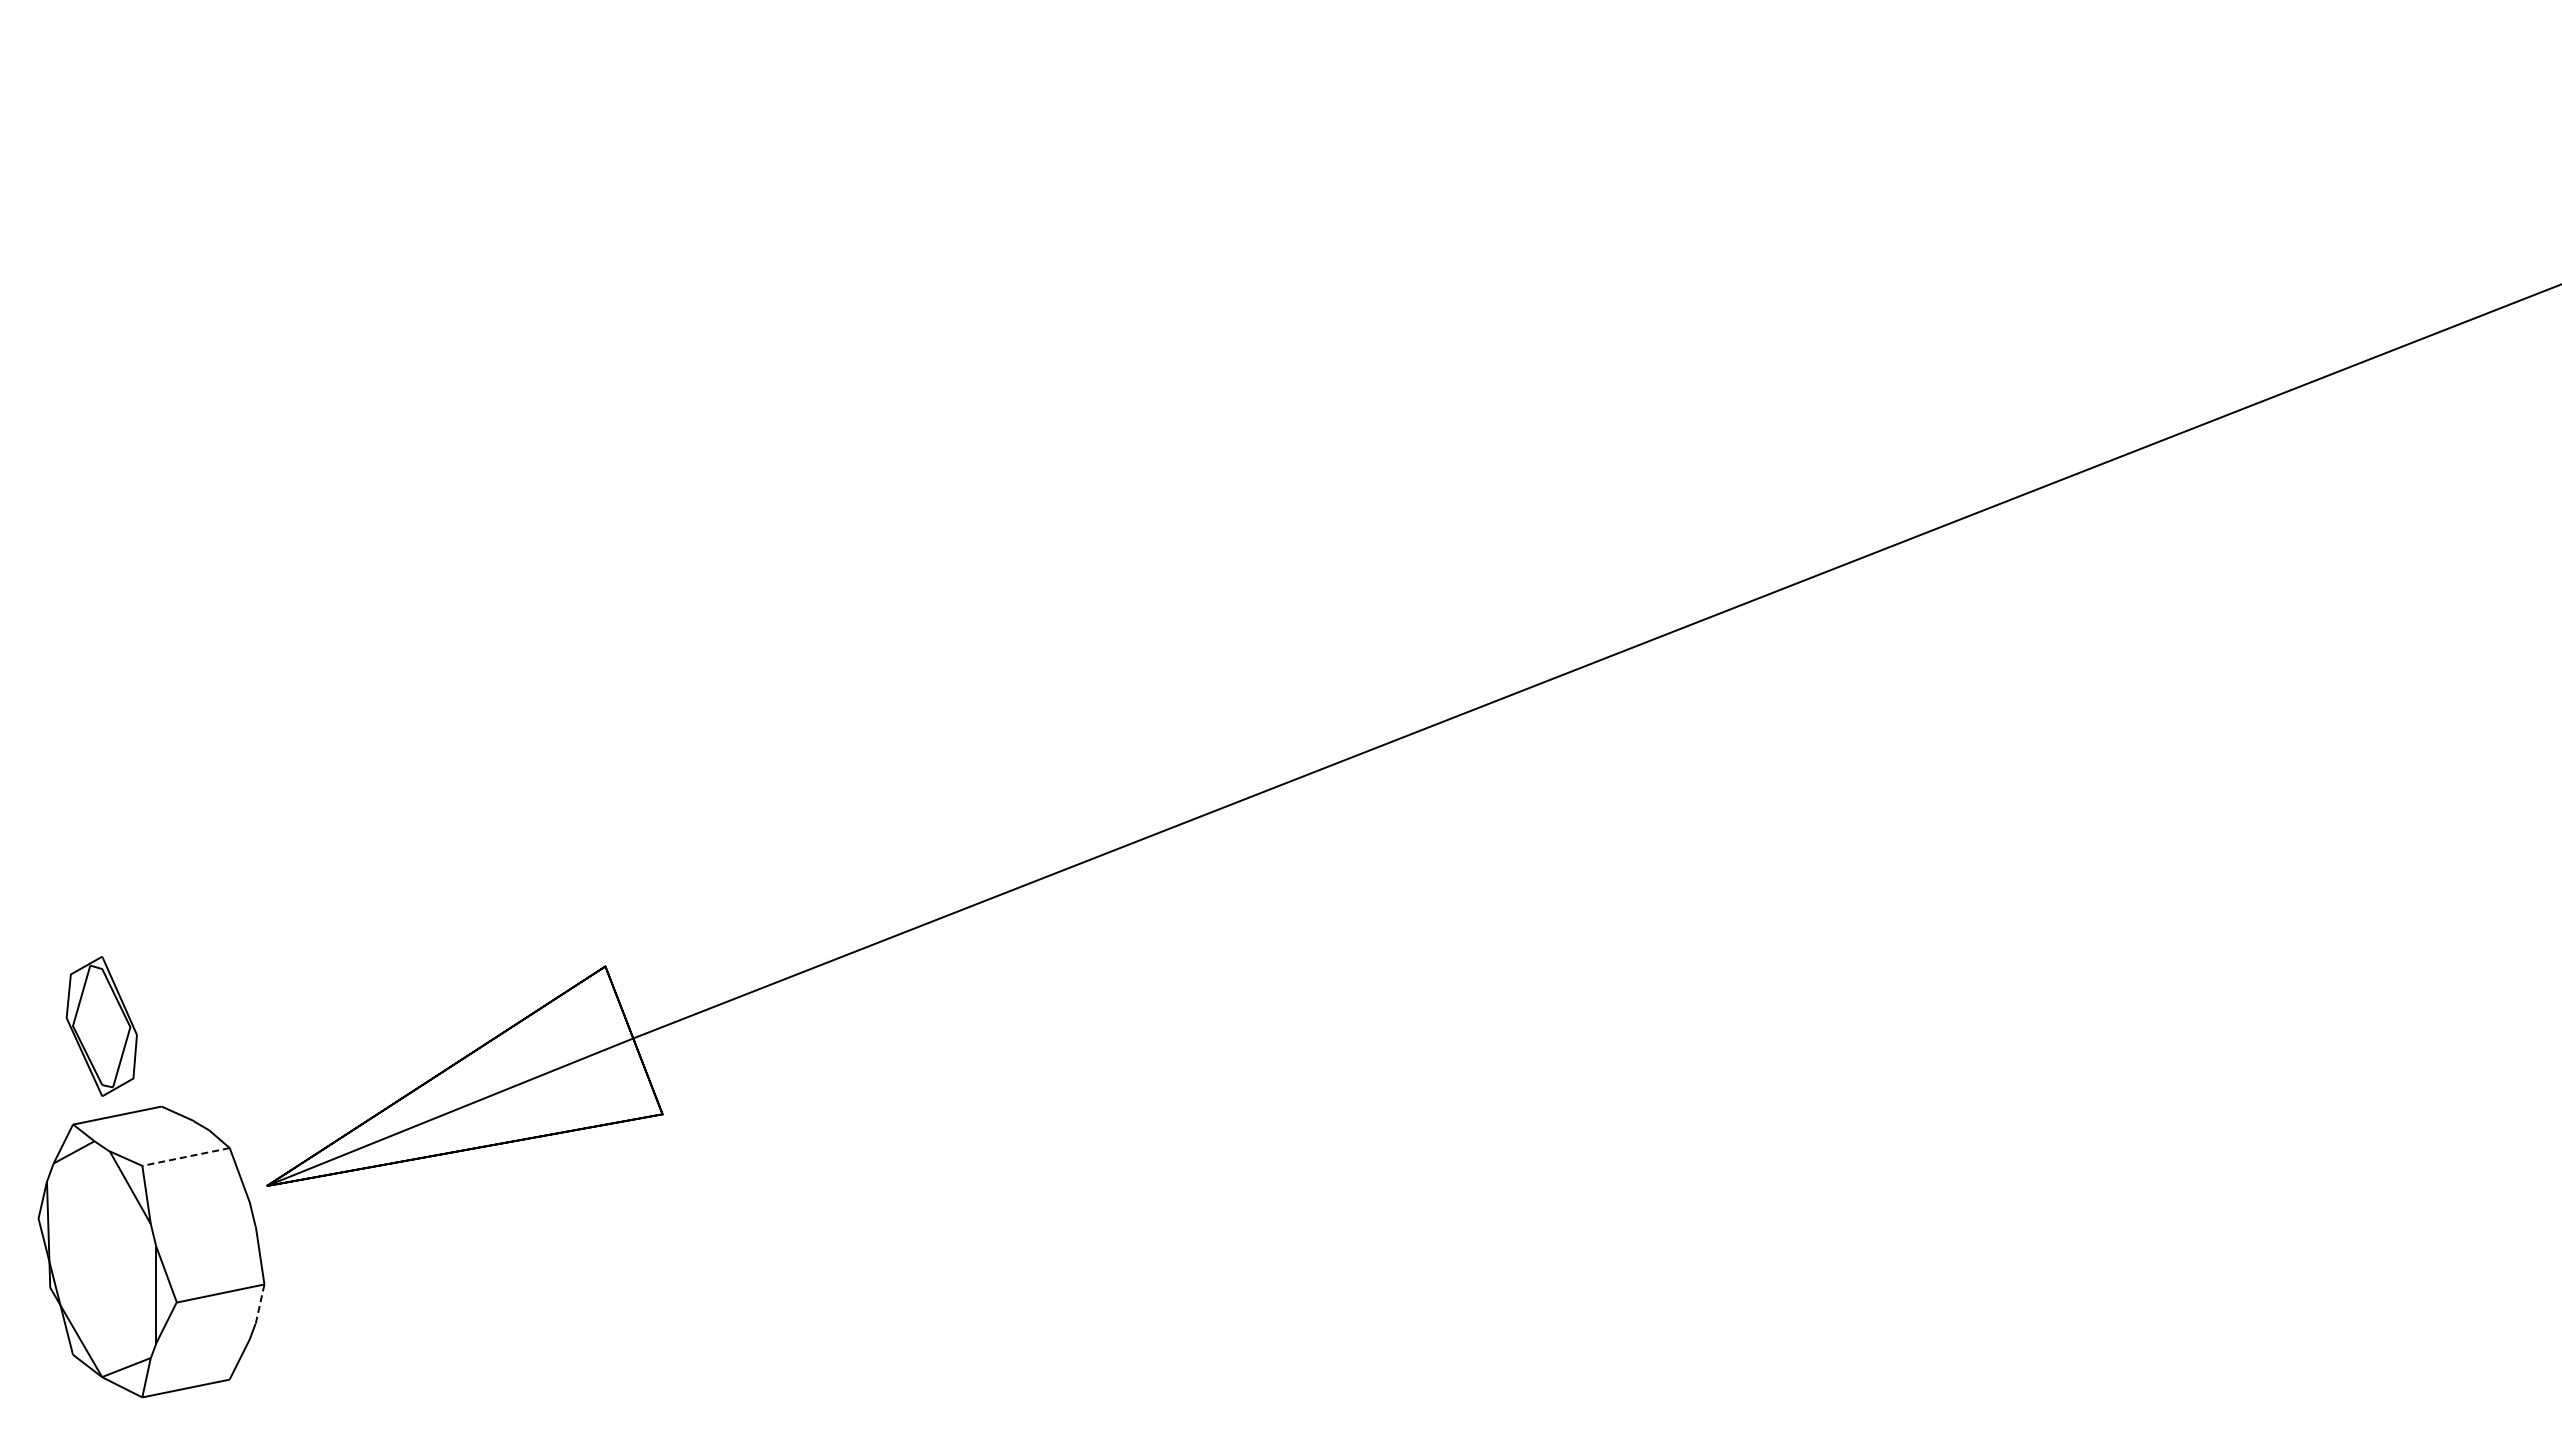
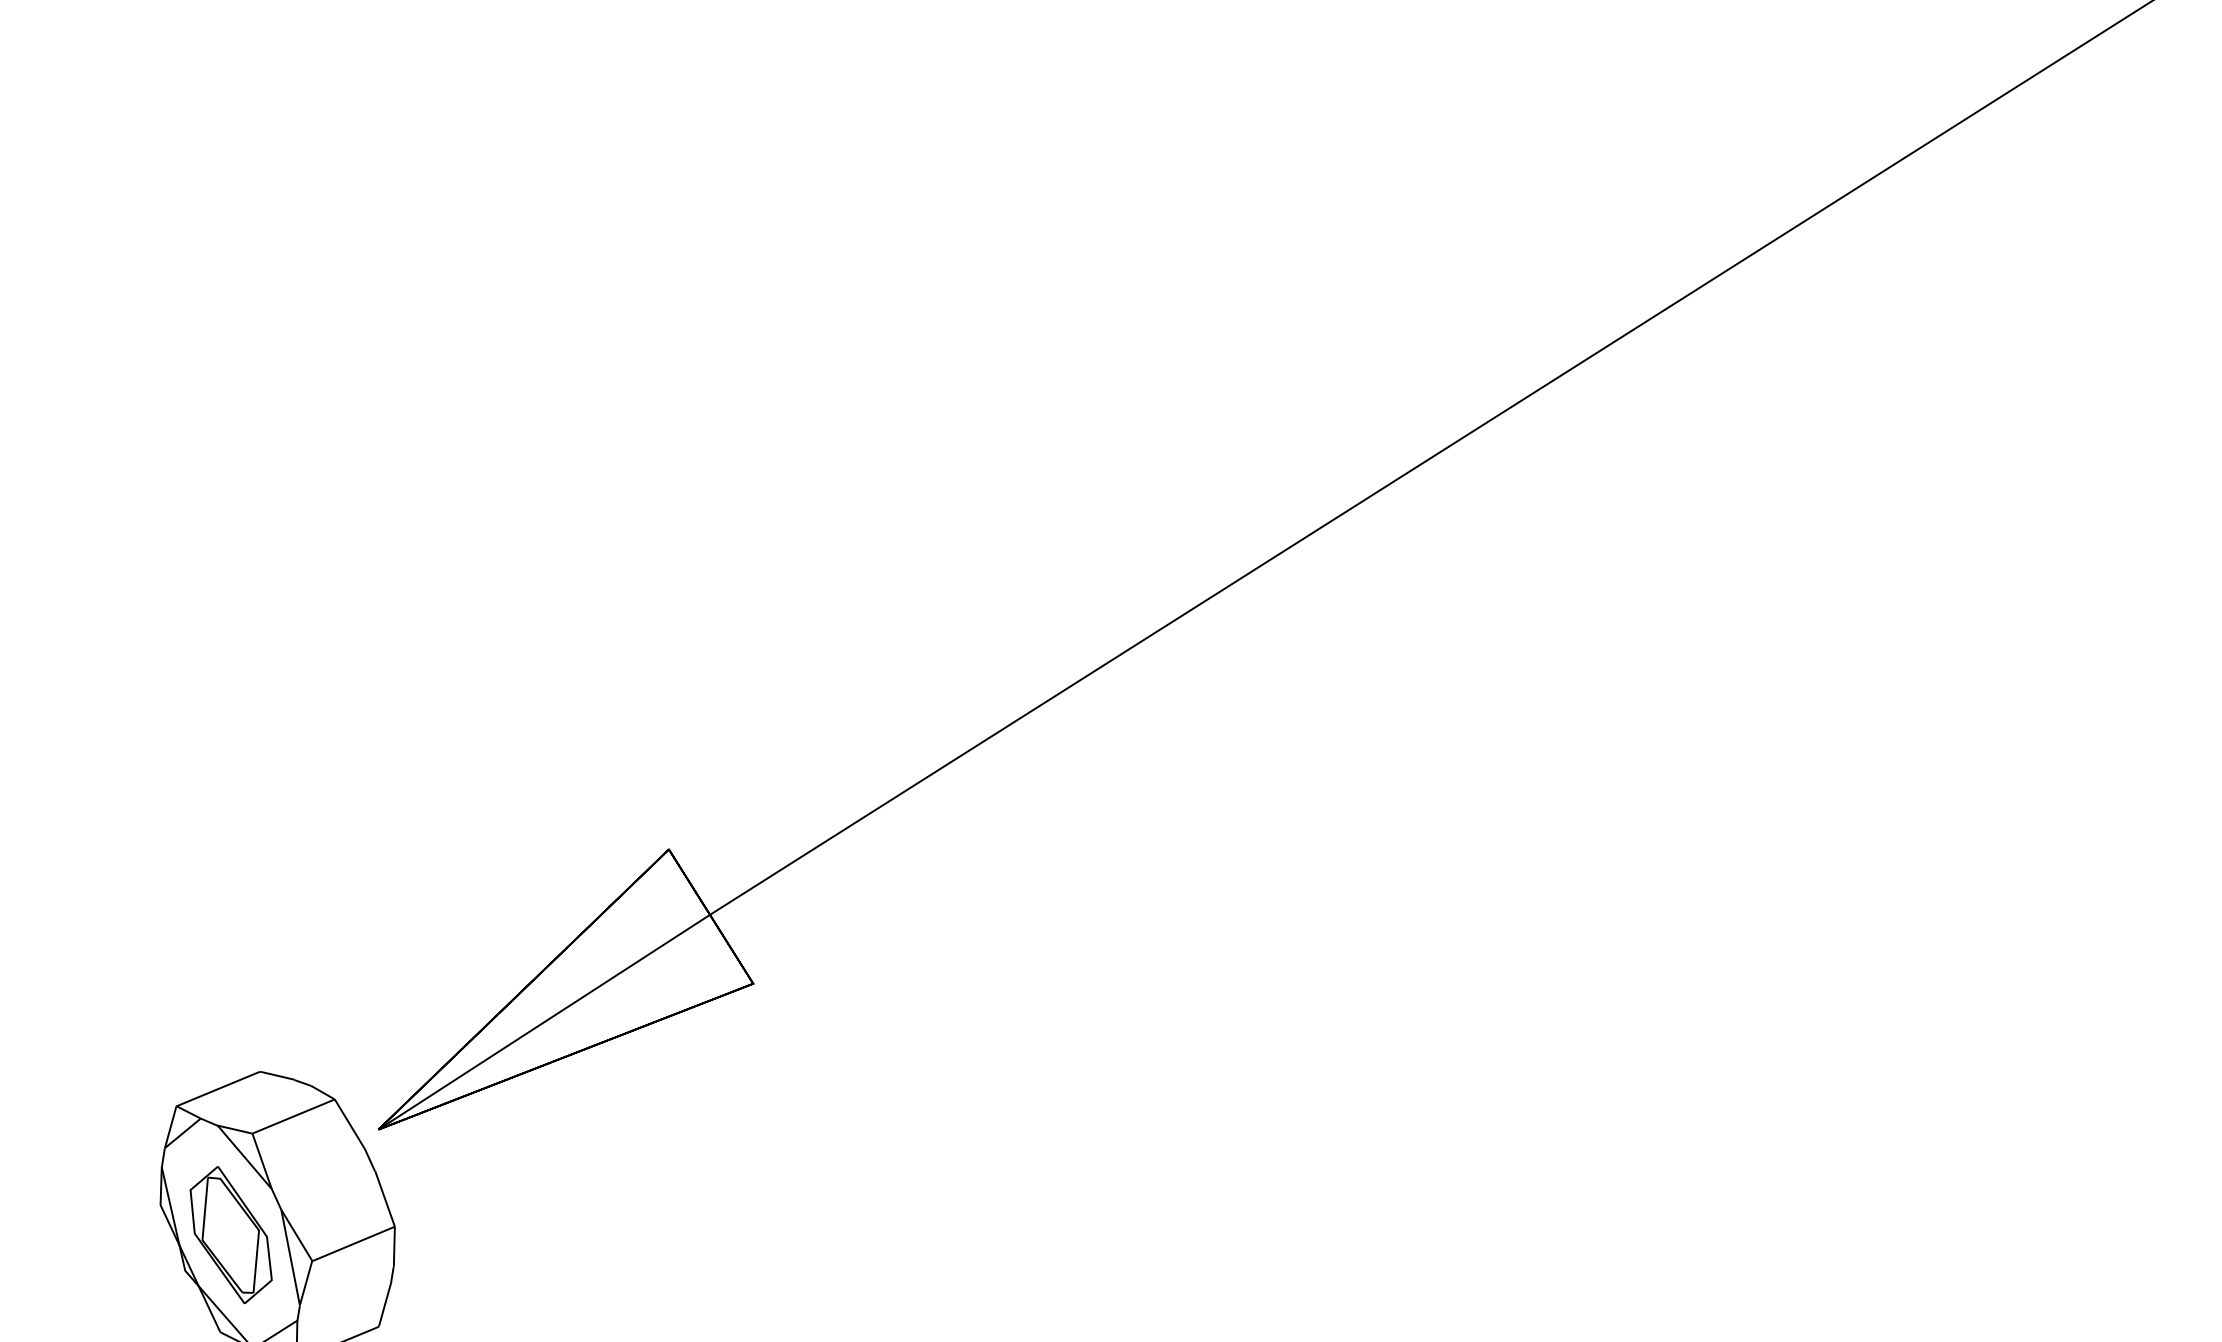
part: (101, 1026) -> (230, 1235), moved
line: (186, 1156) -> (293, 1115), dashed -> solid
line: (260, 1303) -> (394, 1246), dashed -> solid

